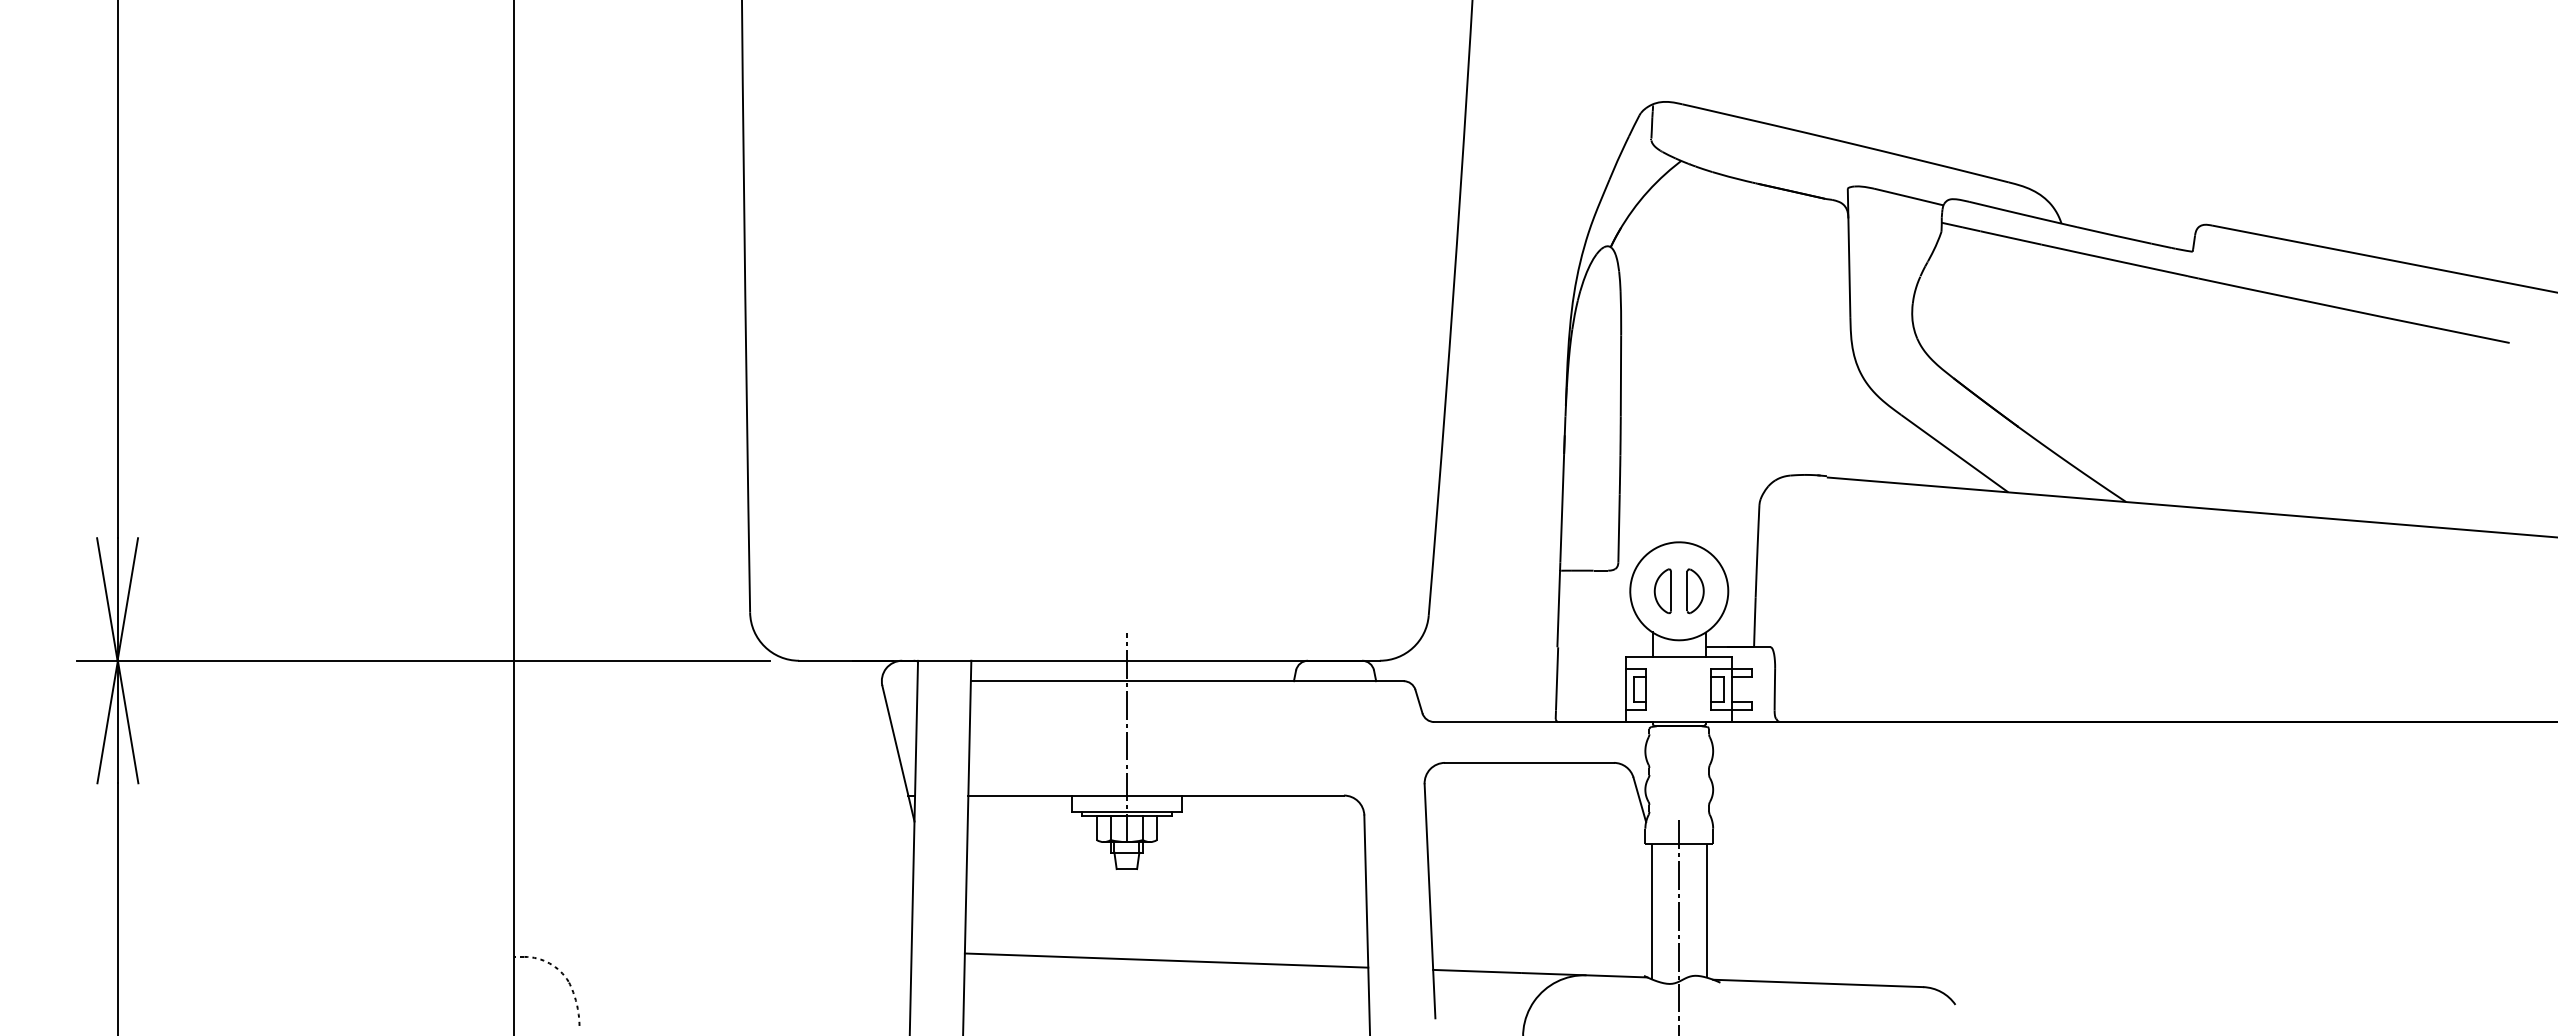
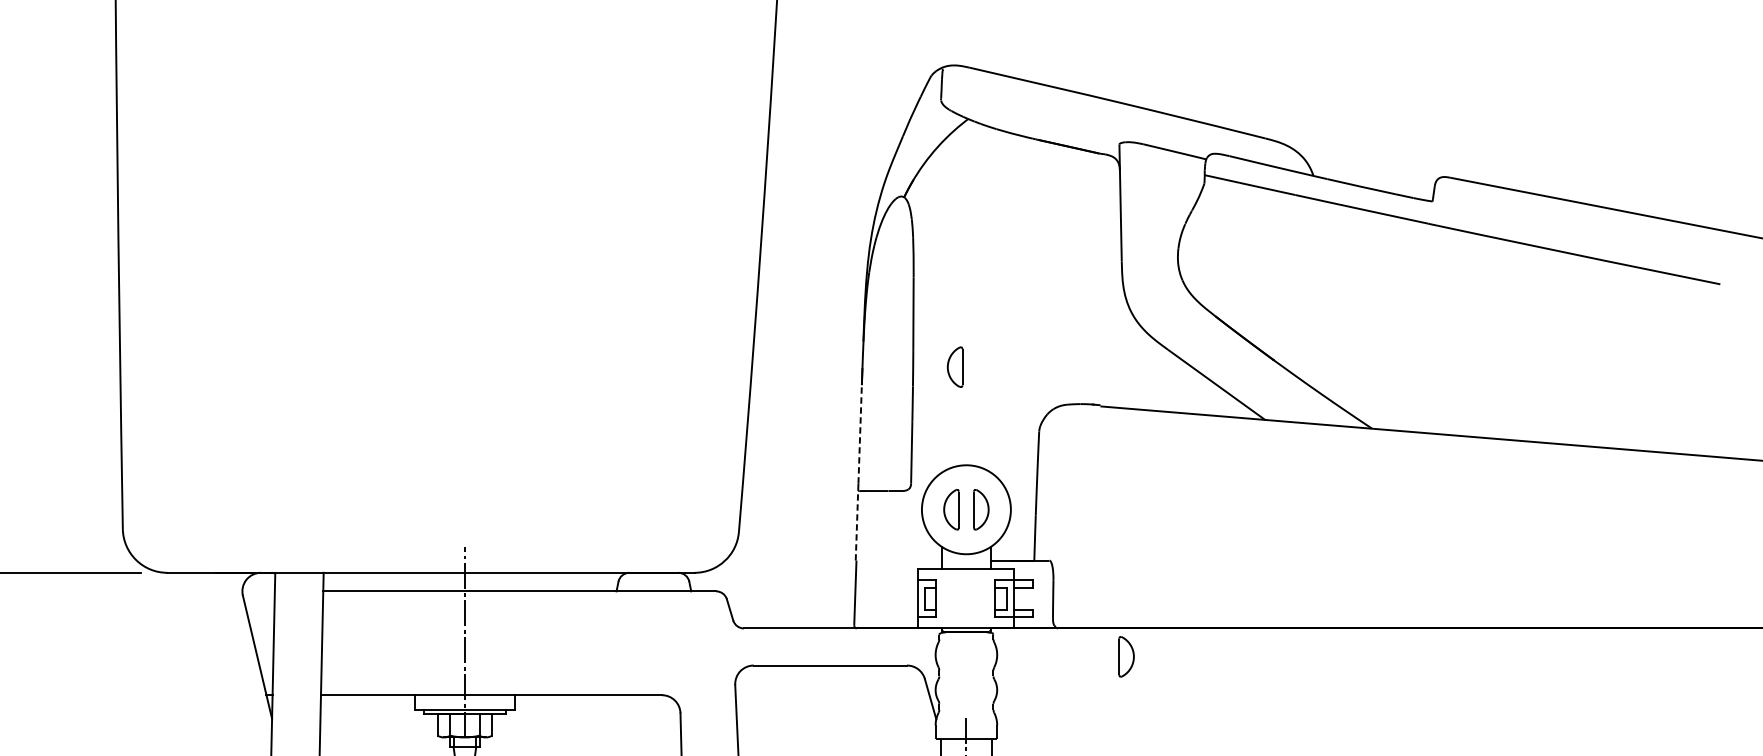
part: (1666, 433) -> (954, 366), added
line: (1562, 507) -> (860, 433), solid -> dashed
line: (1558, 608) -> (856, 525), solid -> dashed
part: (1855, 753) -> (1126, 657), added

